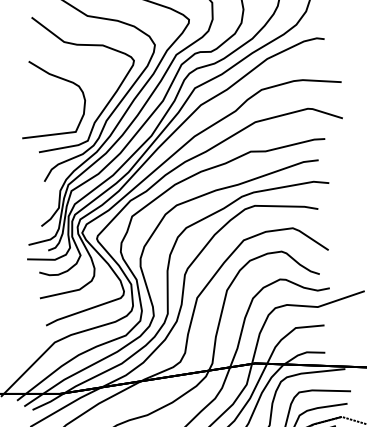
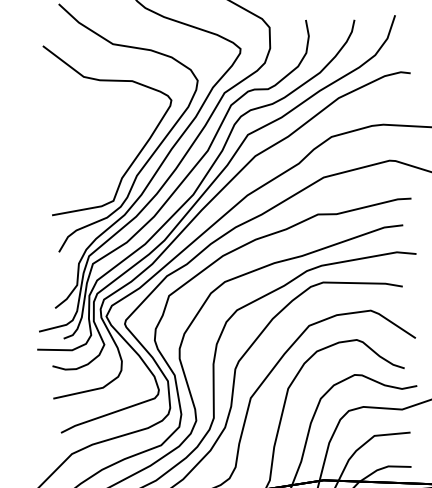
curve: (63, 80) -> (82, 125), removed

